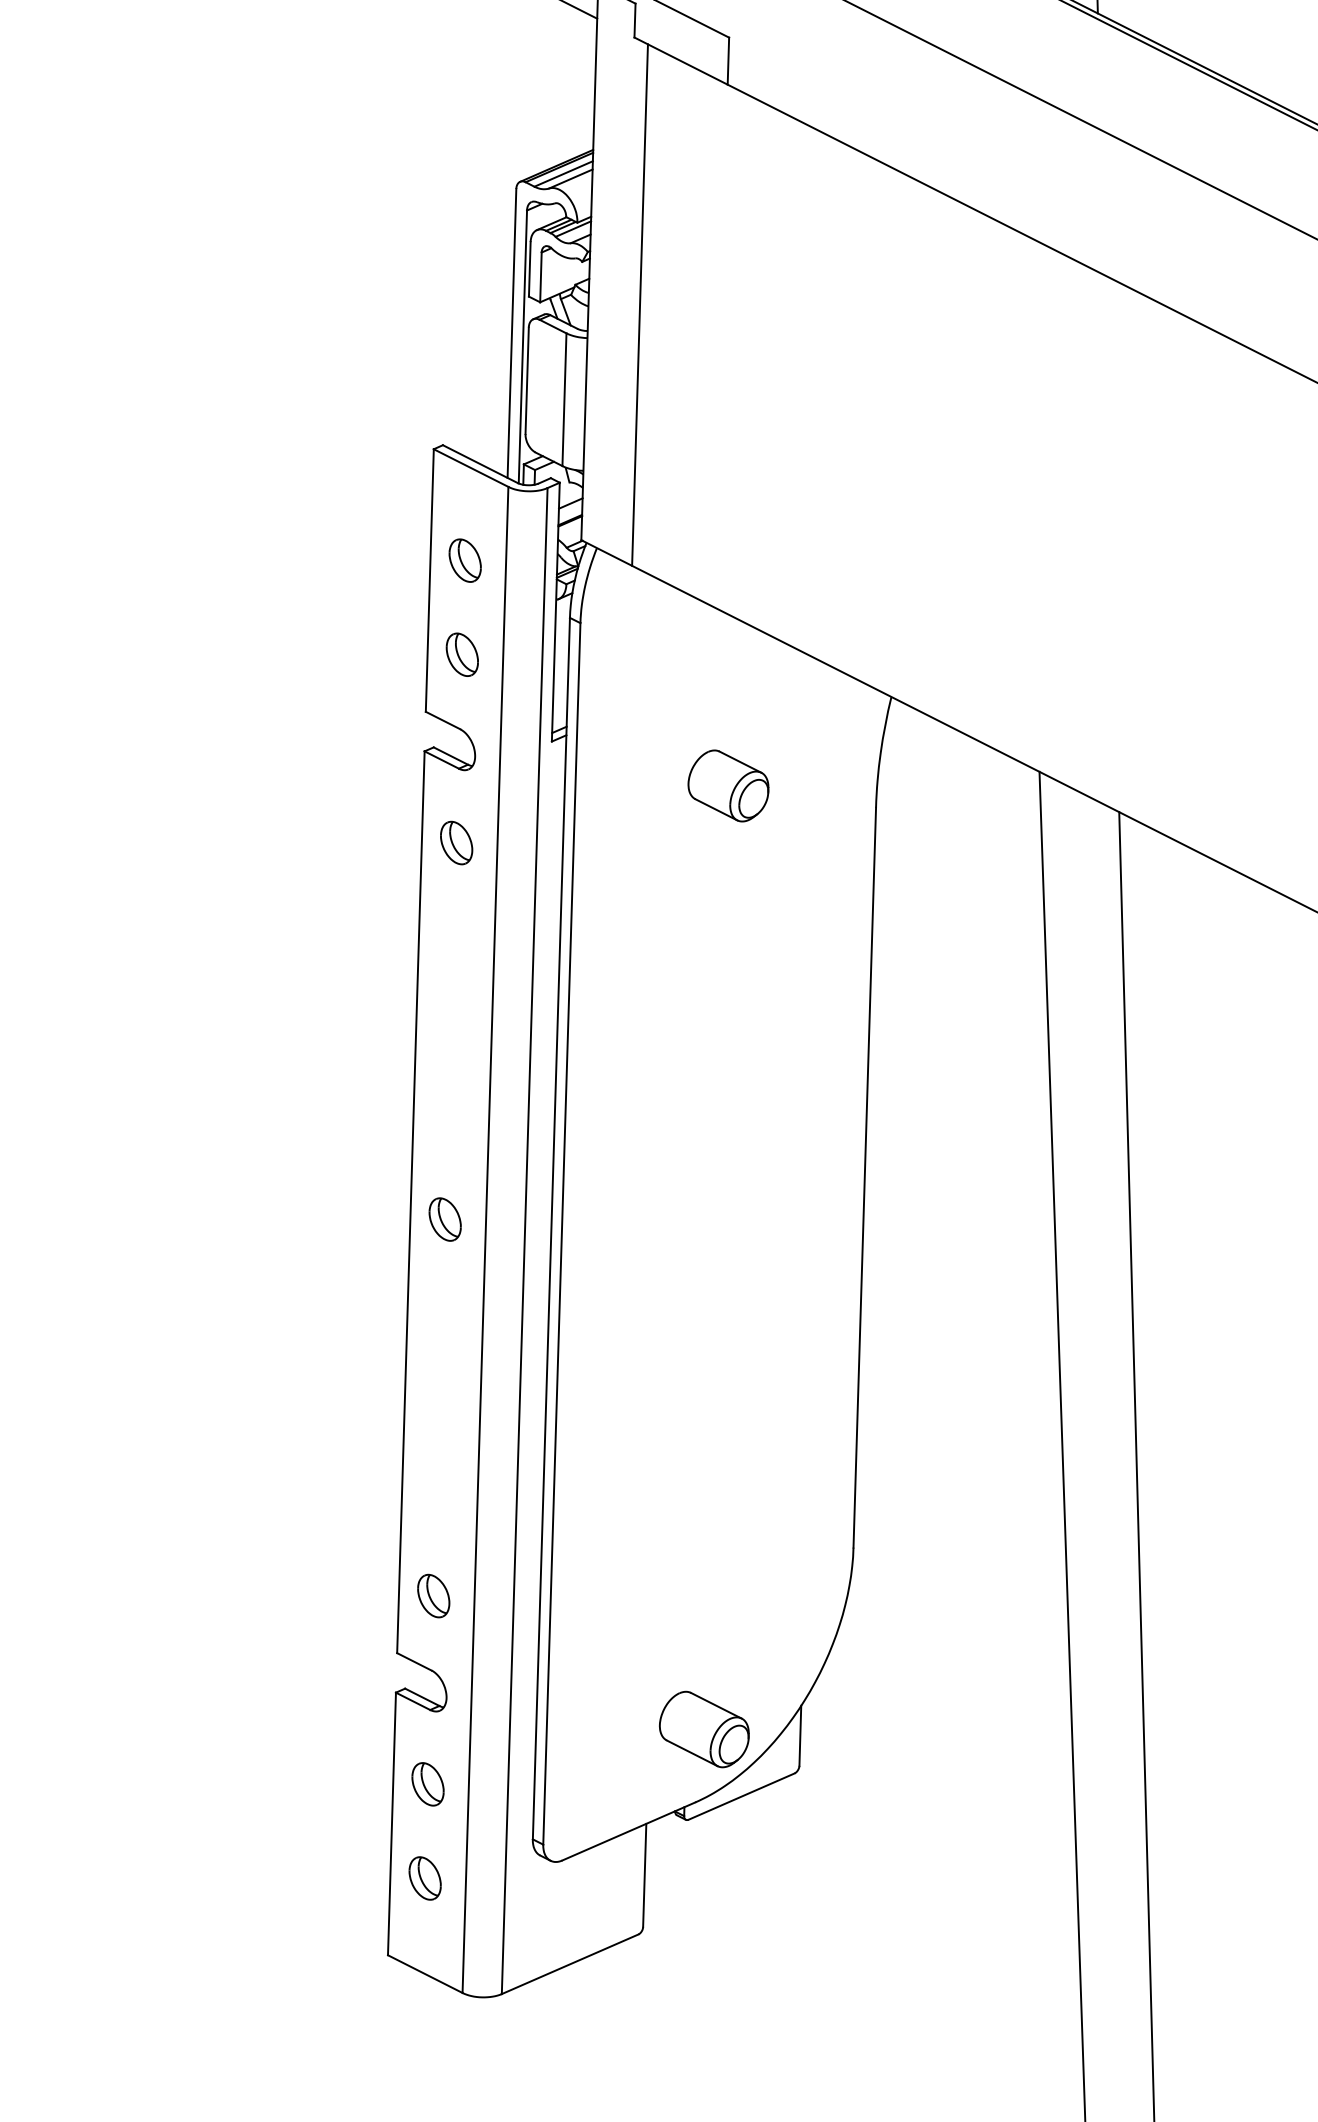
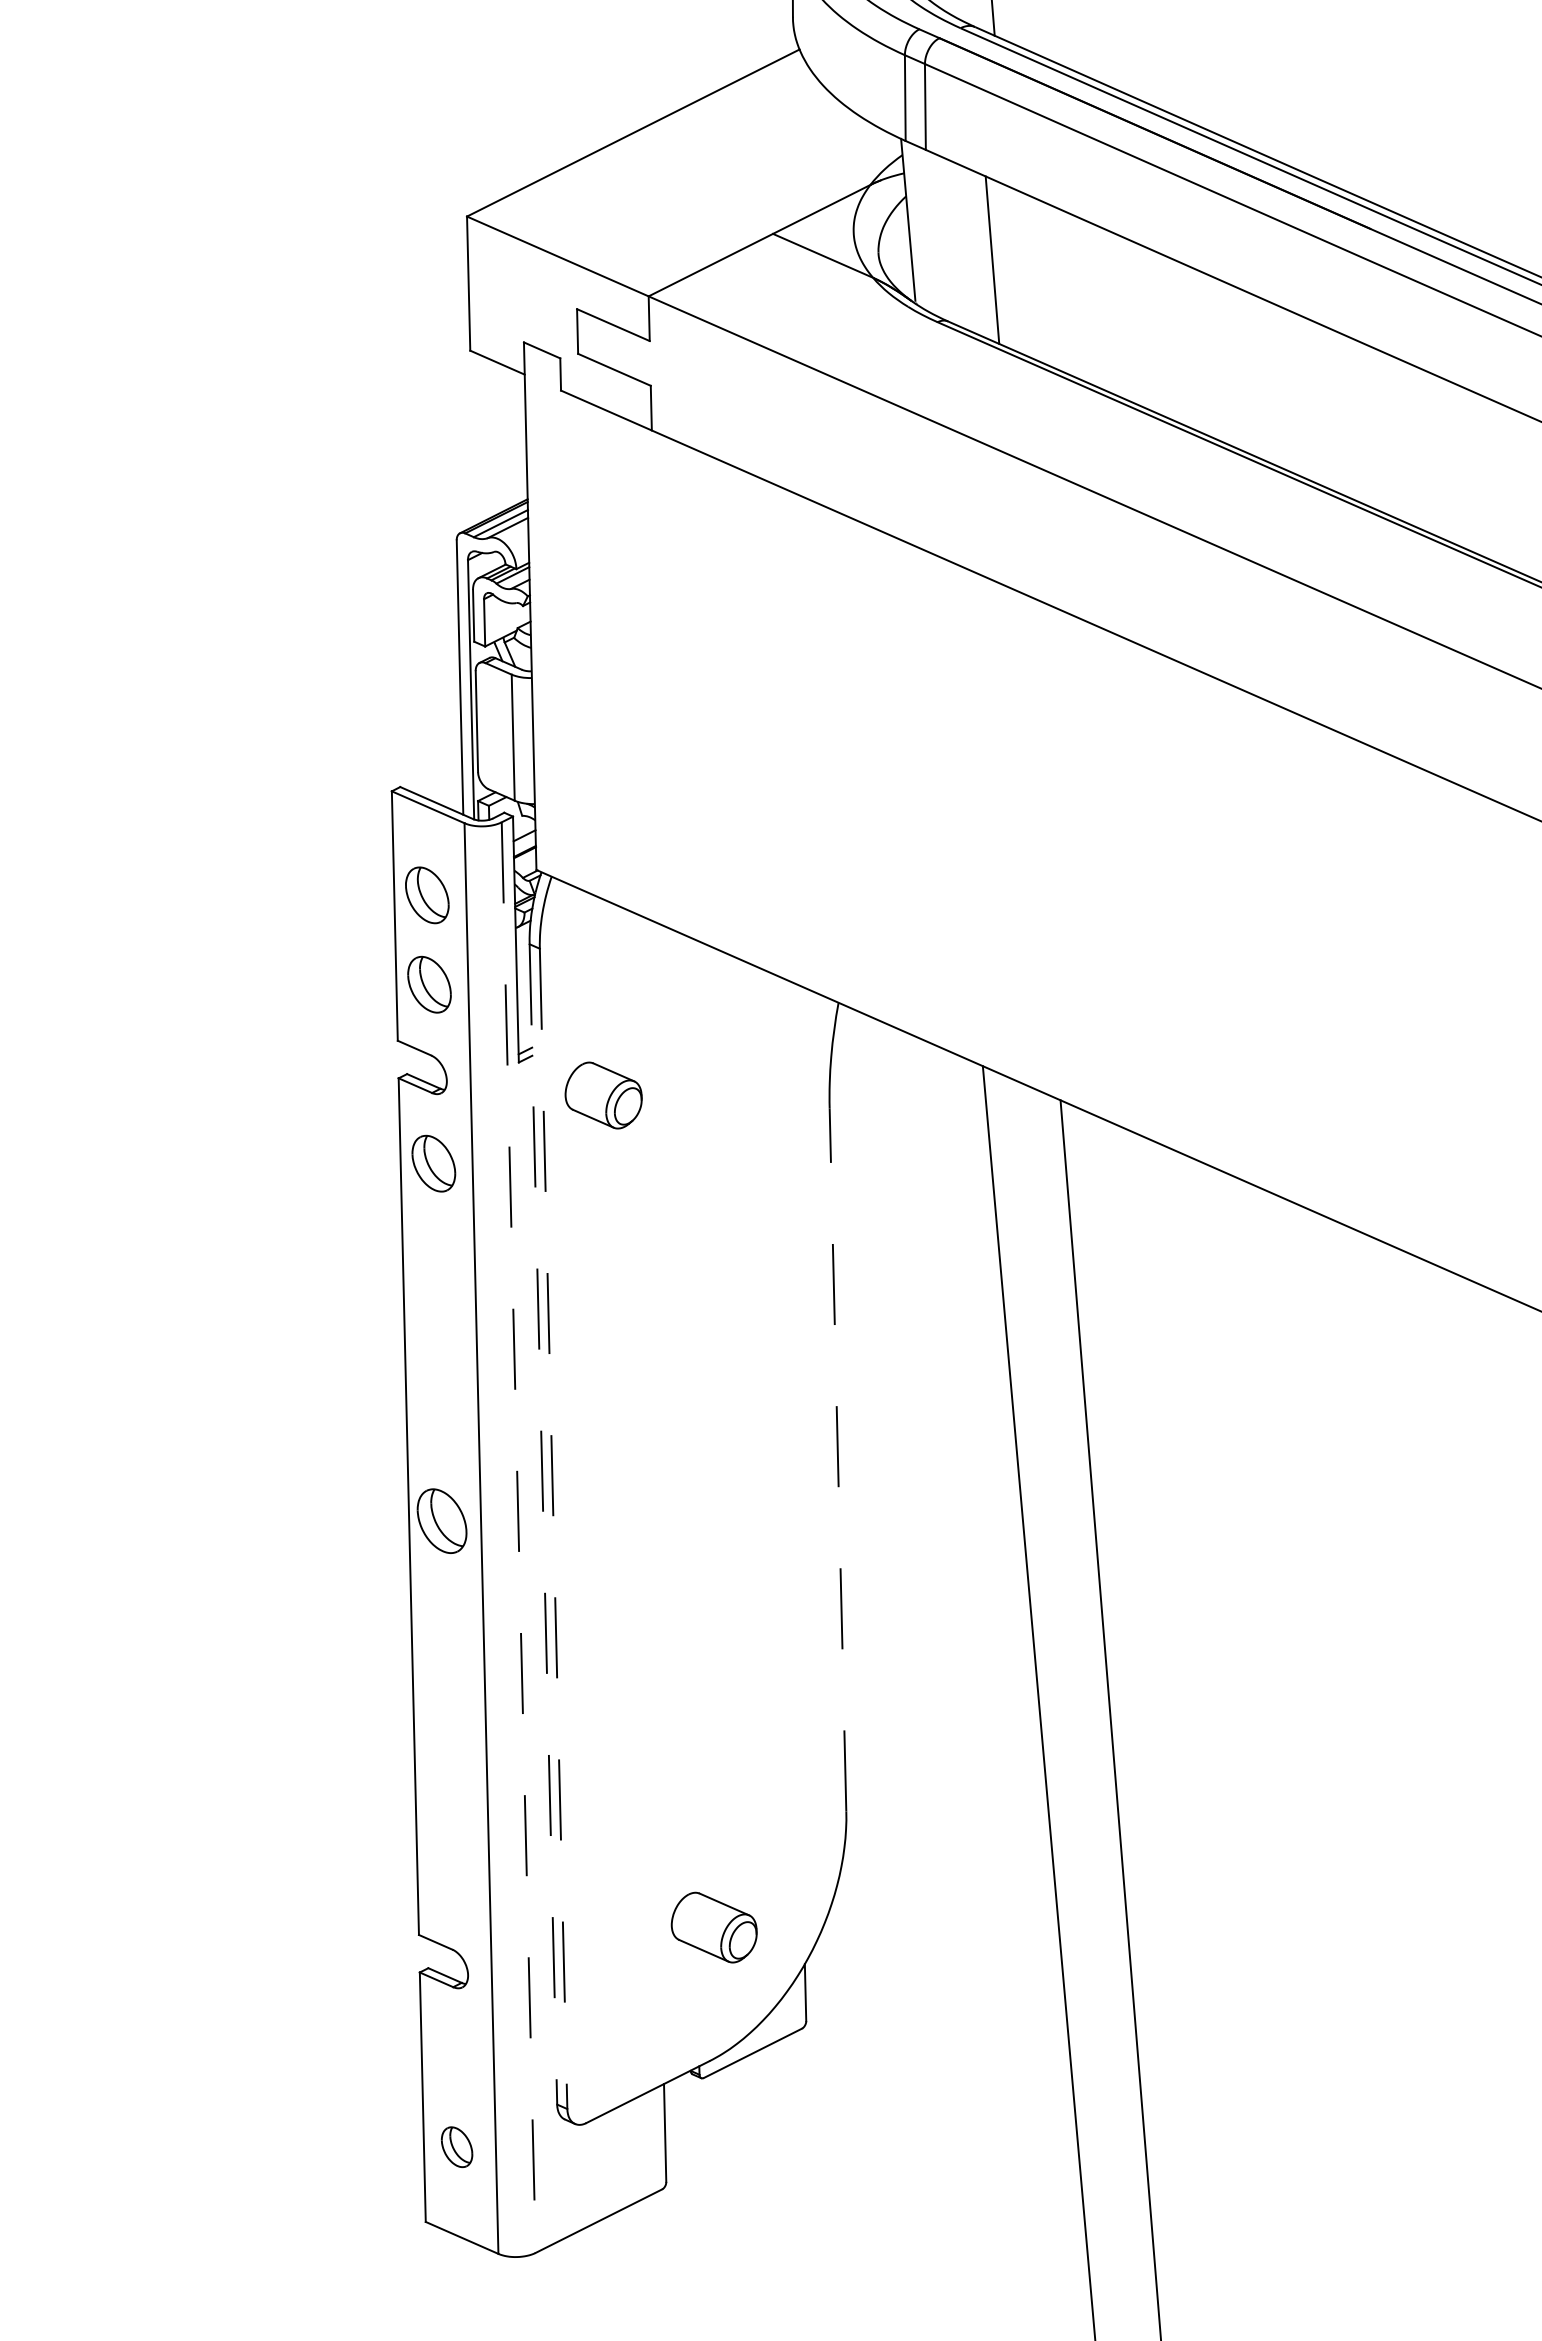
line: (639, 304) -> (579, 643), removed
part: (465, 560) -> (427, 895), size x1.4
part: (462, 654) -> (429, 984), size x1.4
part: (728, 785) -> (603, 1095), moved
part: (456, 842) -> (433, 1163), size x1.4
line: (864, 1178) -> (837, 1460), solid -> dashed
part: (445, 1219) -> (442, 1521), size x1.6
line: (551, 1228) -> (543, 1524), solid -> dashed
line: (561, 1234) -> (553, 1529), solid -> dashed
line: (524, 1240) -> (518, 1537), solid -> dashed
part: (433, 1595) -> (450, 1878), removed
part: (703, 1729) -> (713, 1927), moved
part: (427, 1784) -> (454, 2057), removed

